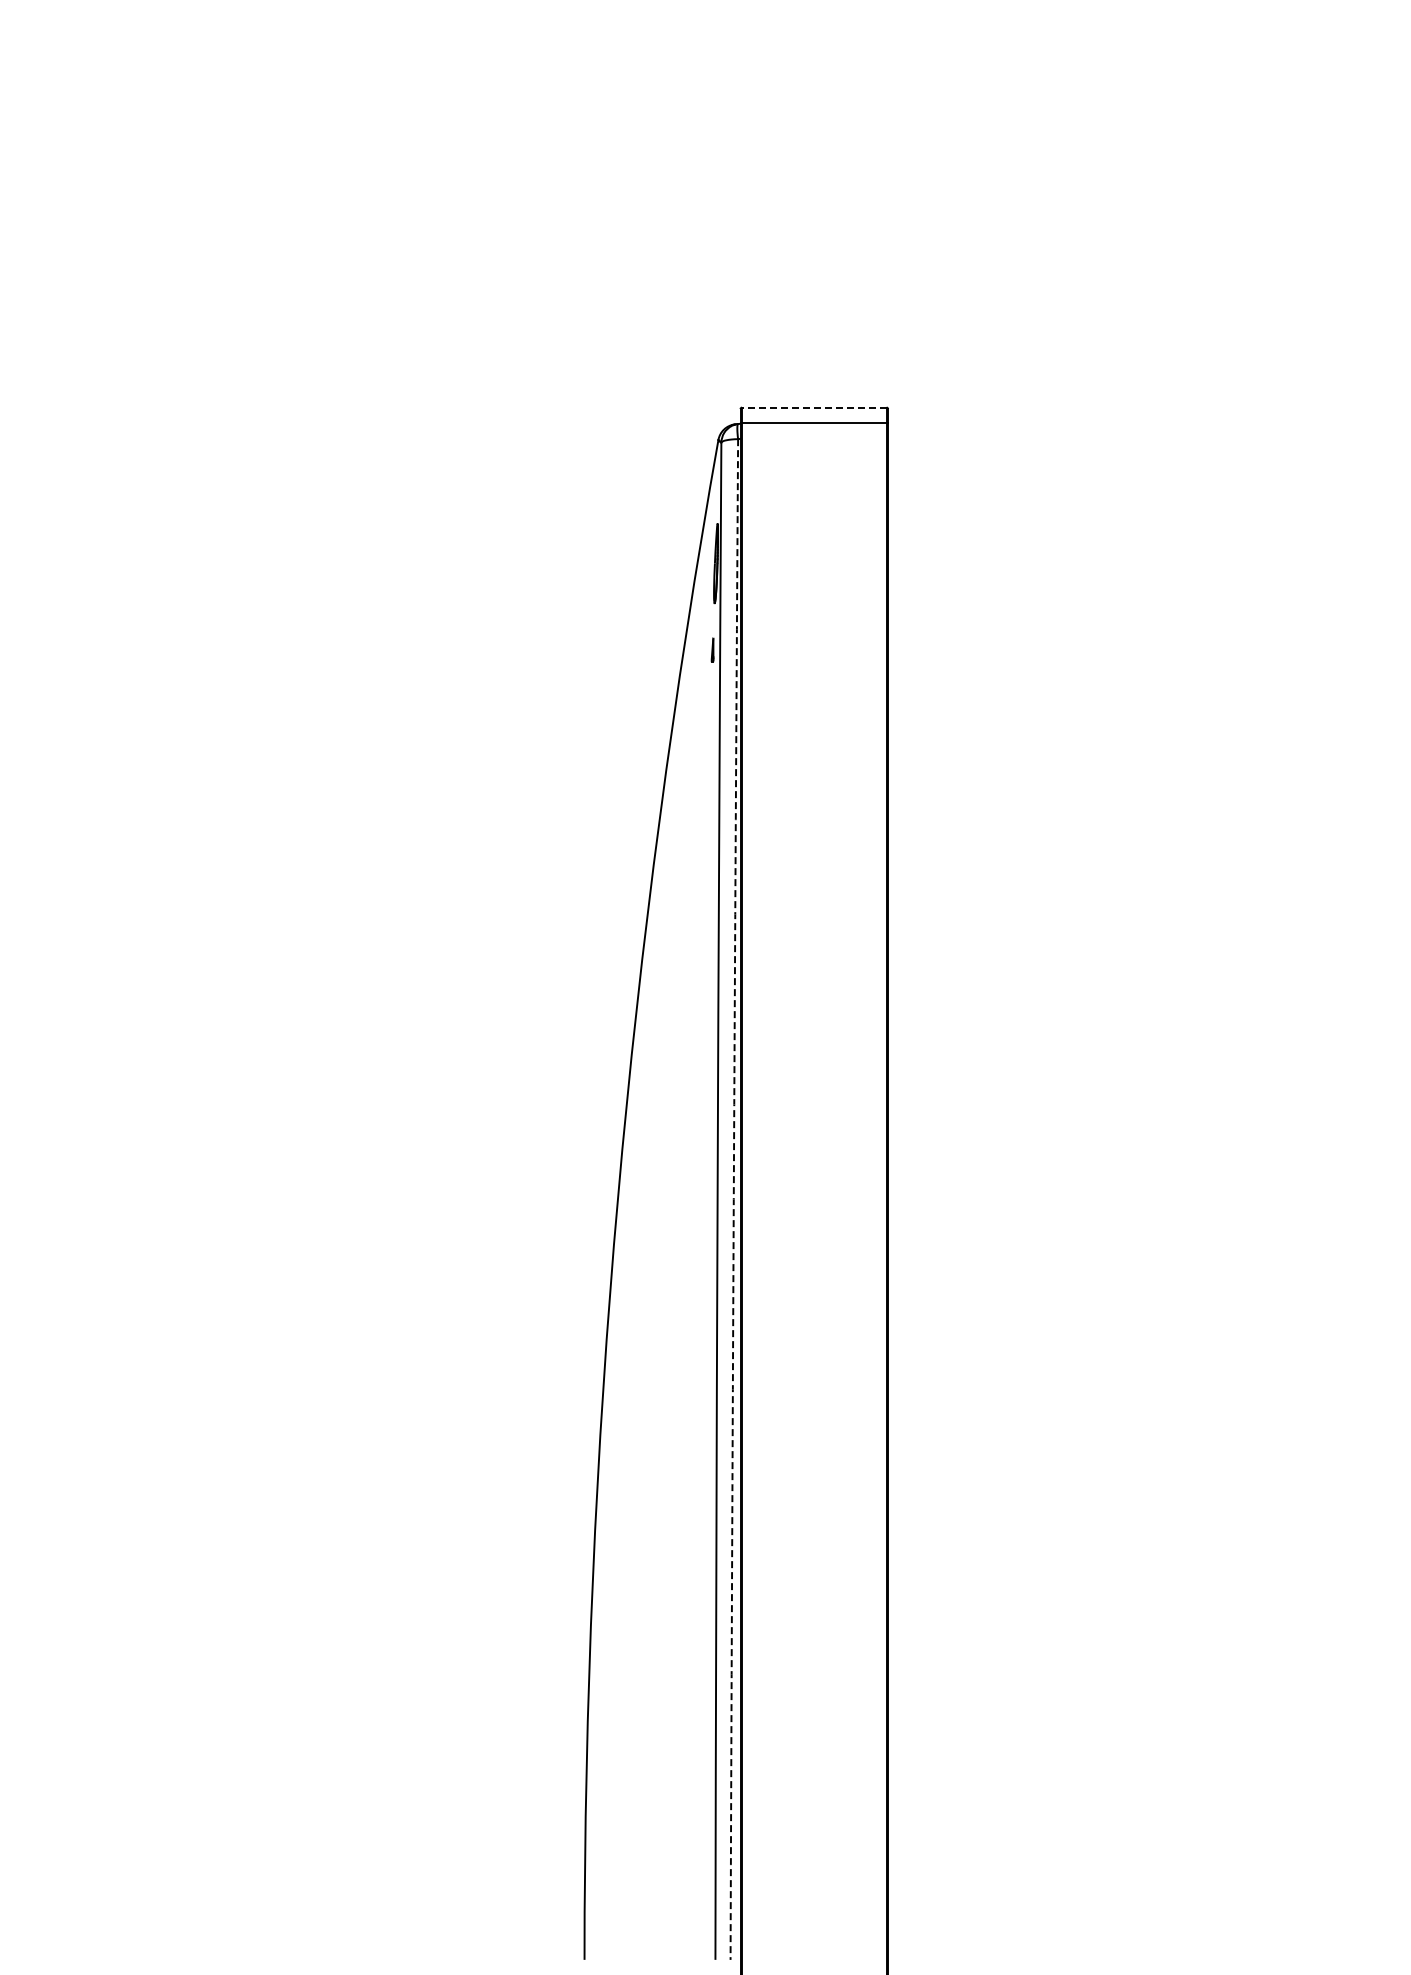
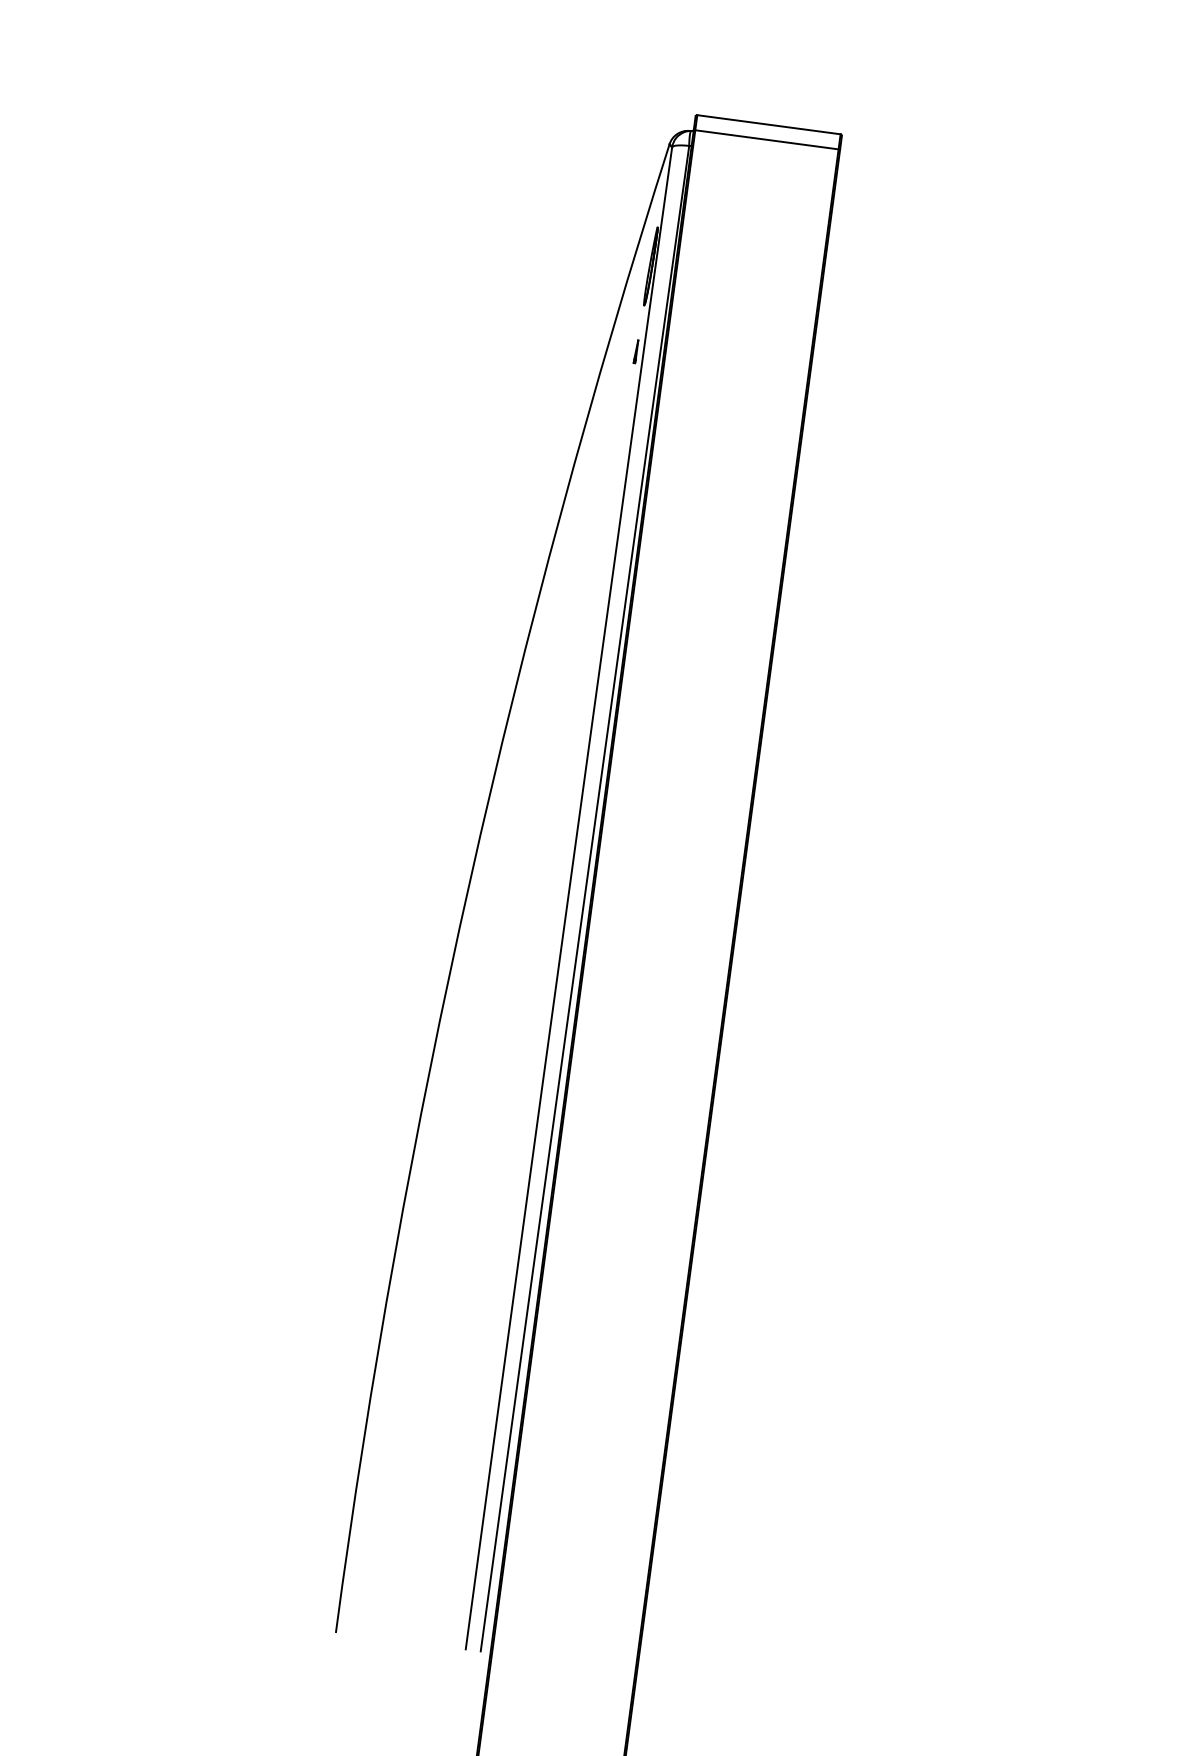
line: (813, 407) -> (768, 124), dashed -> solid
arc: (733, 1199) -> (584, 898), dashed -> solid

